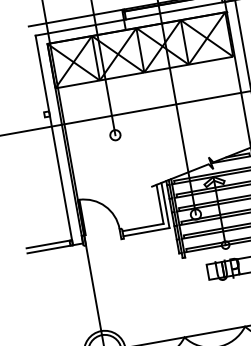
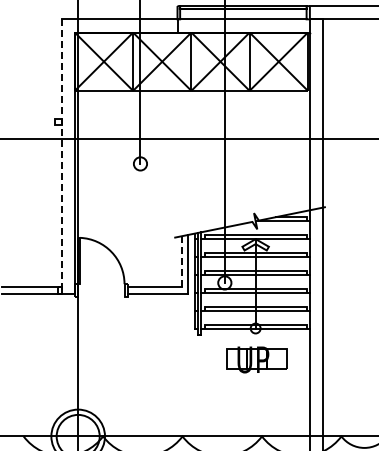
line: (75, 18) -> (116, 6), removed
line: (54, 141) -> (61, 157), solid -> dashed
line: (159, 204) -> (181, 261), solid -> dashed

